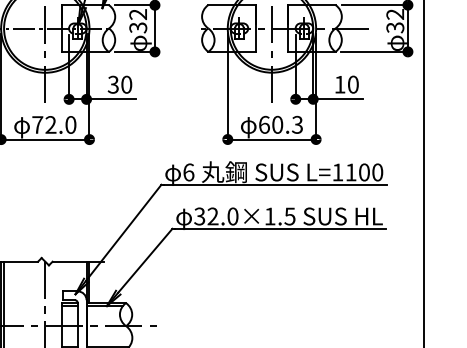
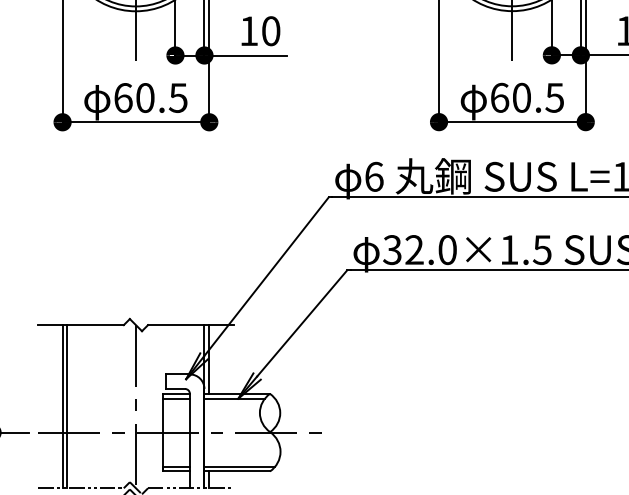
text: (112, 84) -> (247, 30), 30 -> 10
text: (54, 124) -> (151, 97), 72.0 -> 60.5
text: (297, 124) -> (554, 97), 60.3 -> 60.5

